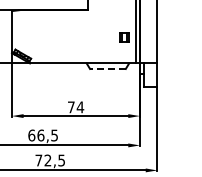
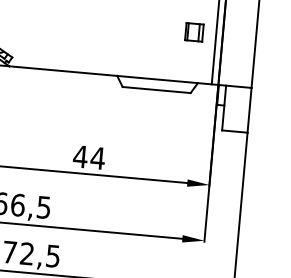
line: (107, 68) -> (155, 89), dashed -> solid
text: (71, 107) -> (80, 157), 74 -> 44

